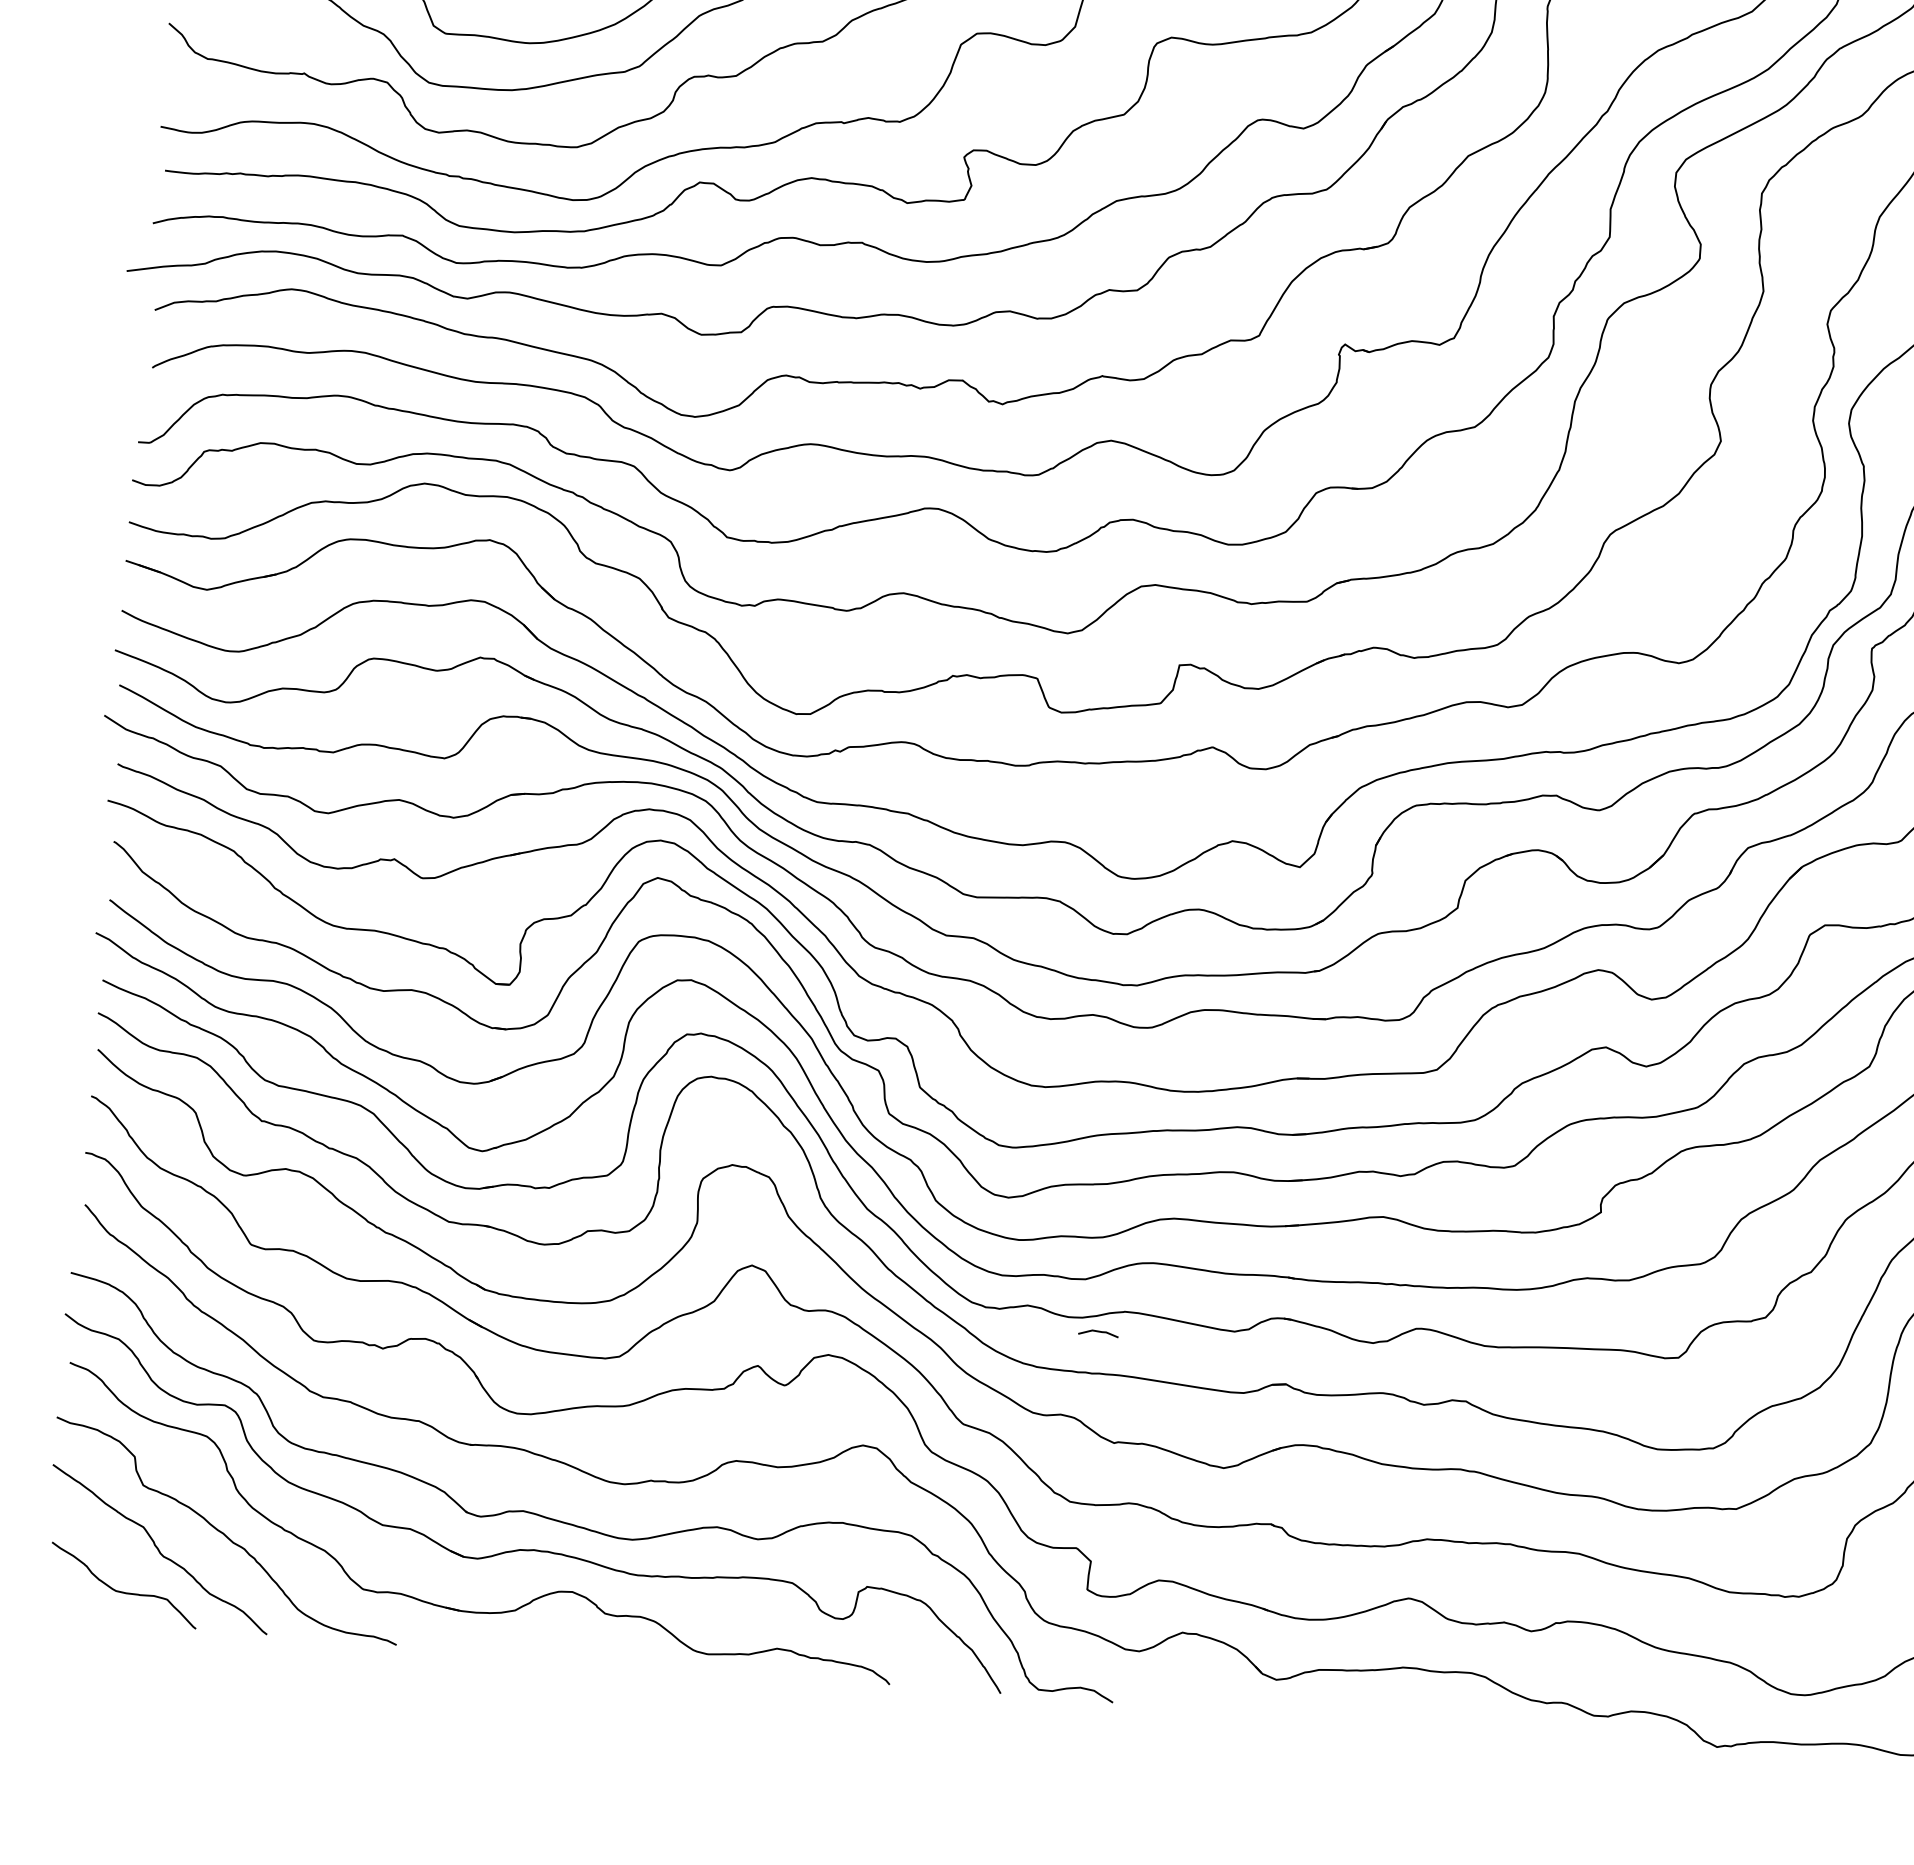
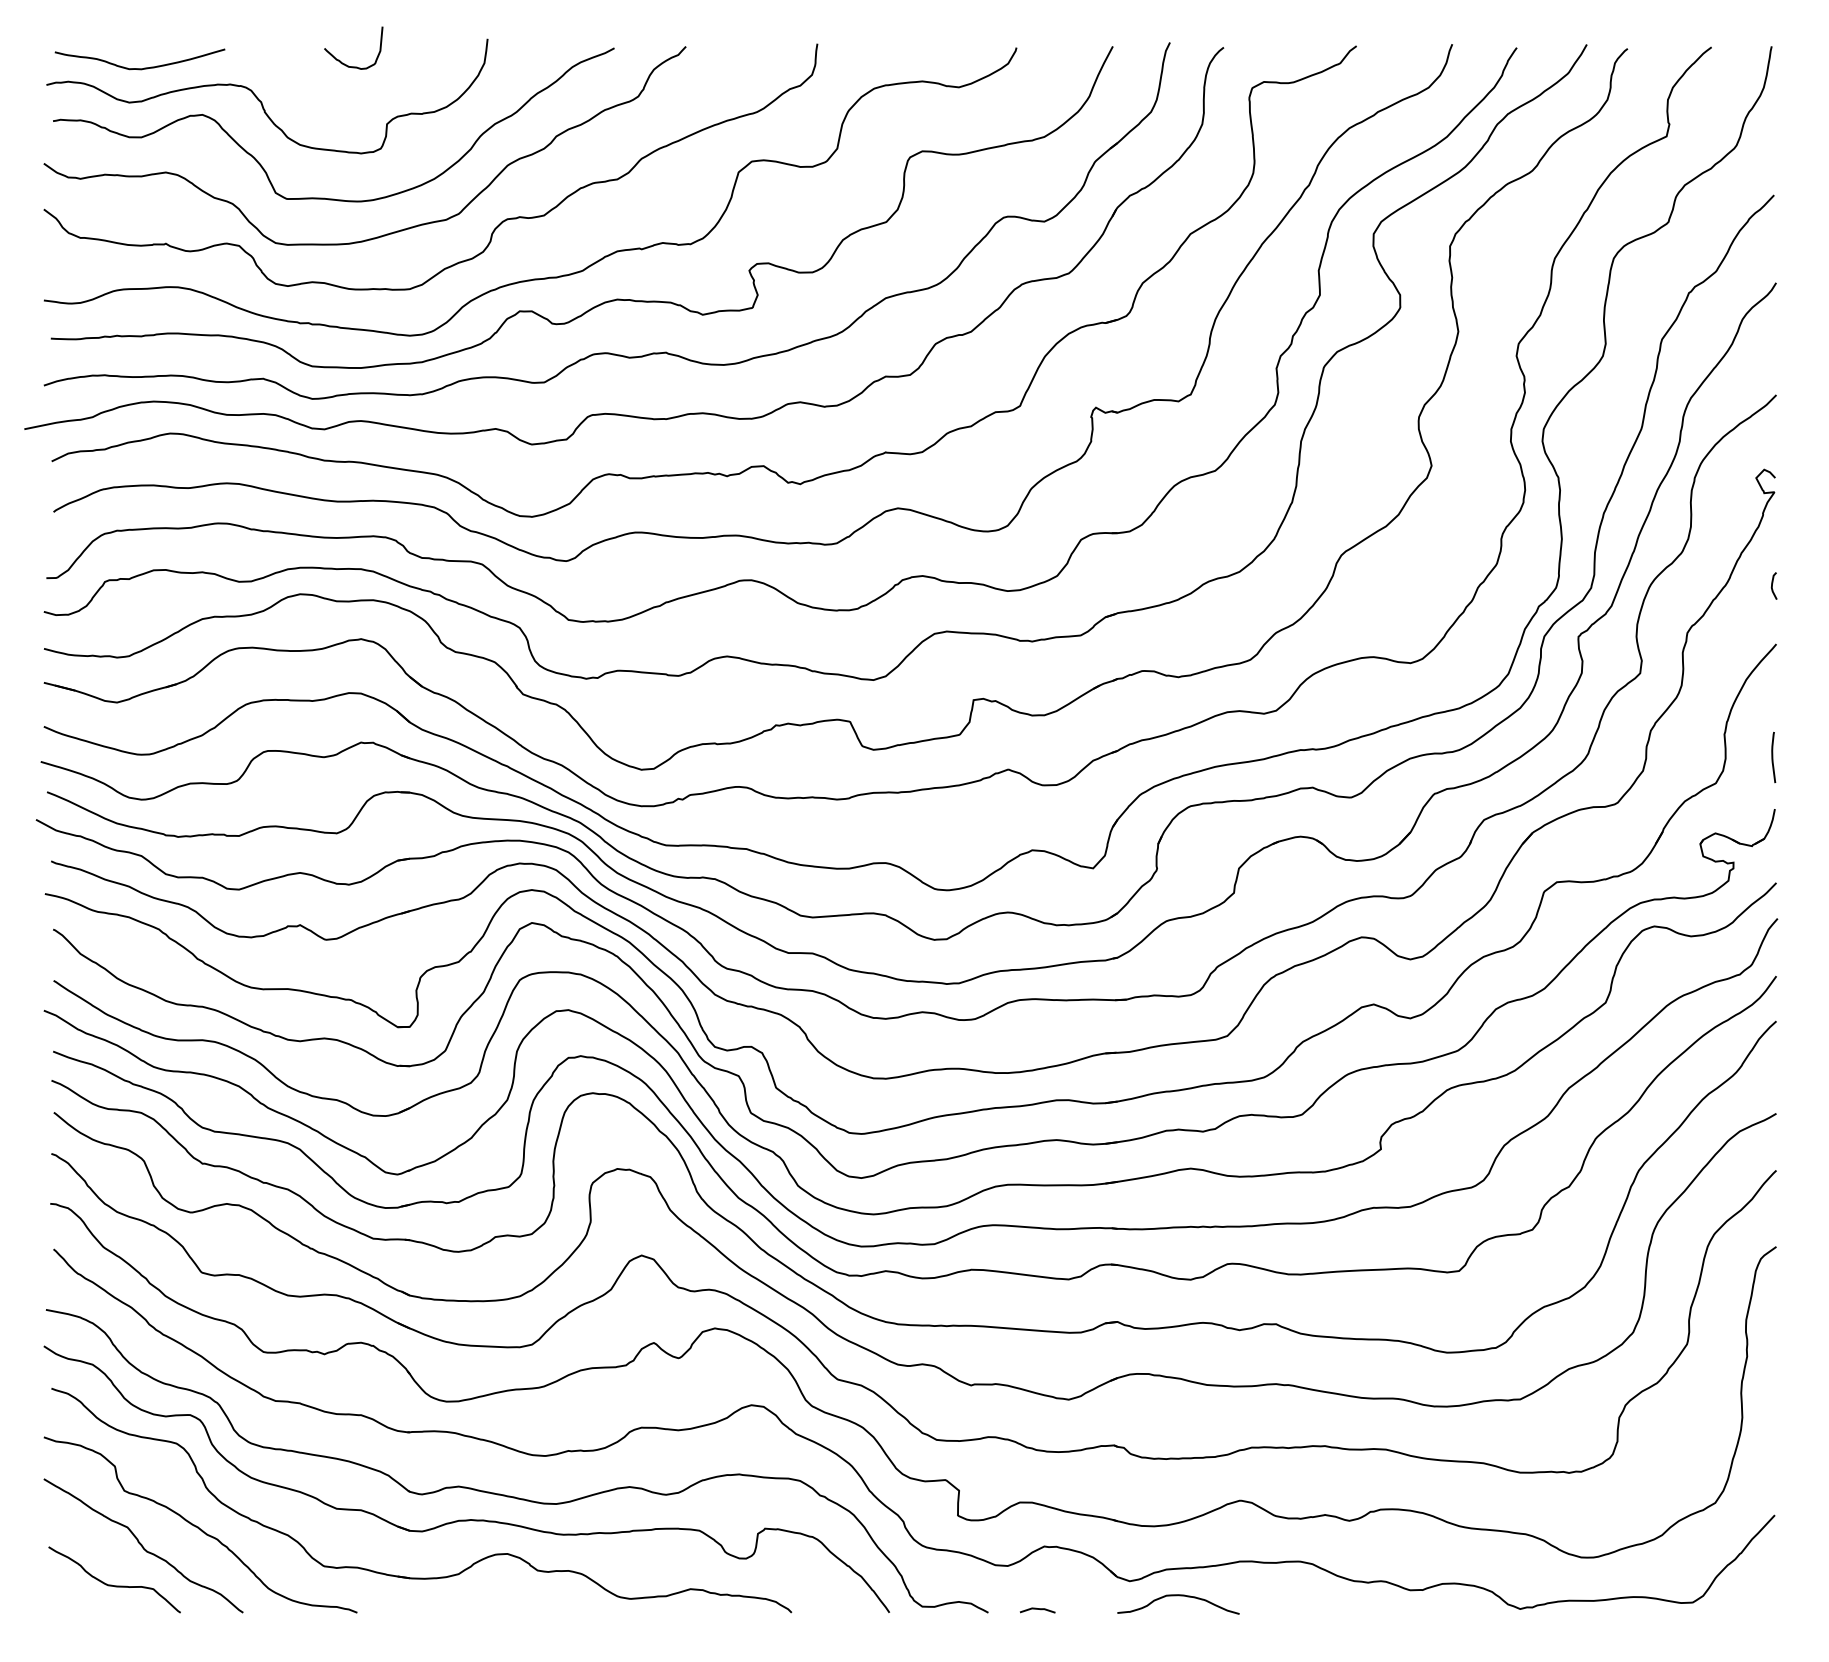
line: (1098, 1332) -> (1037, 1609), moved
curve: (1330, 1701) -> (1178, 1596), added

